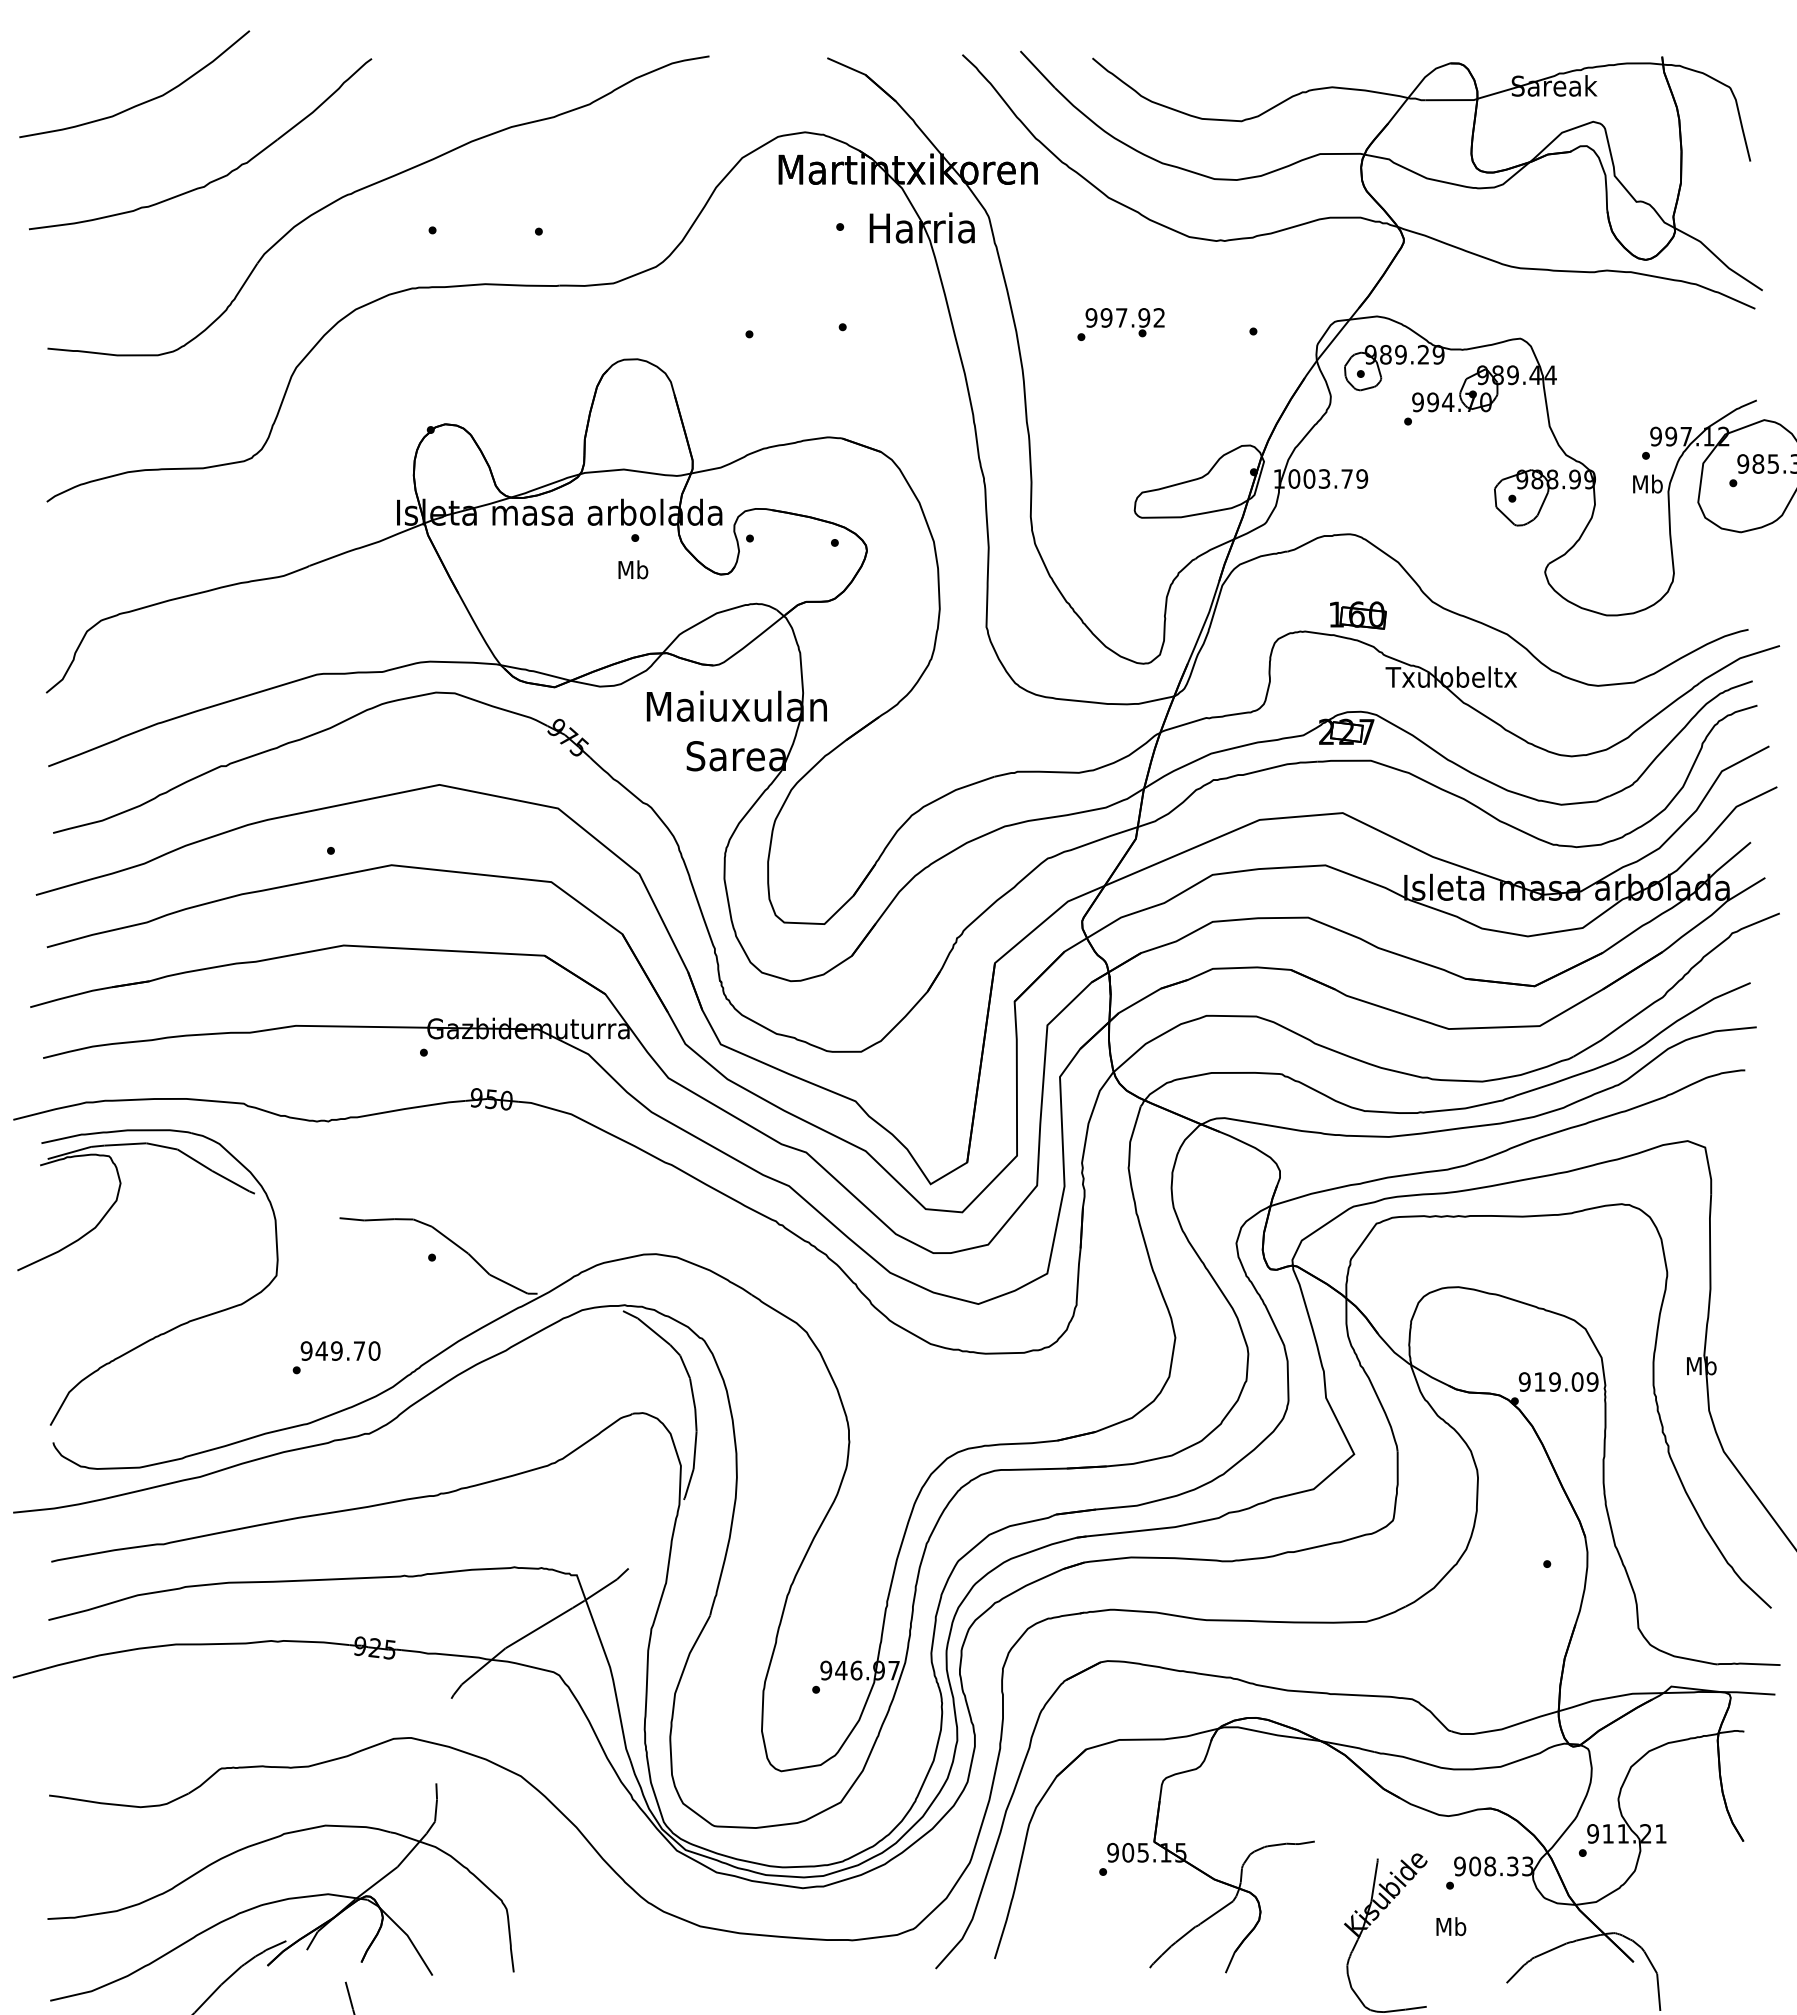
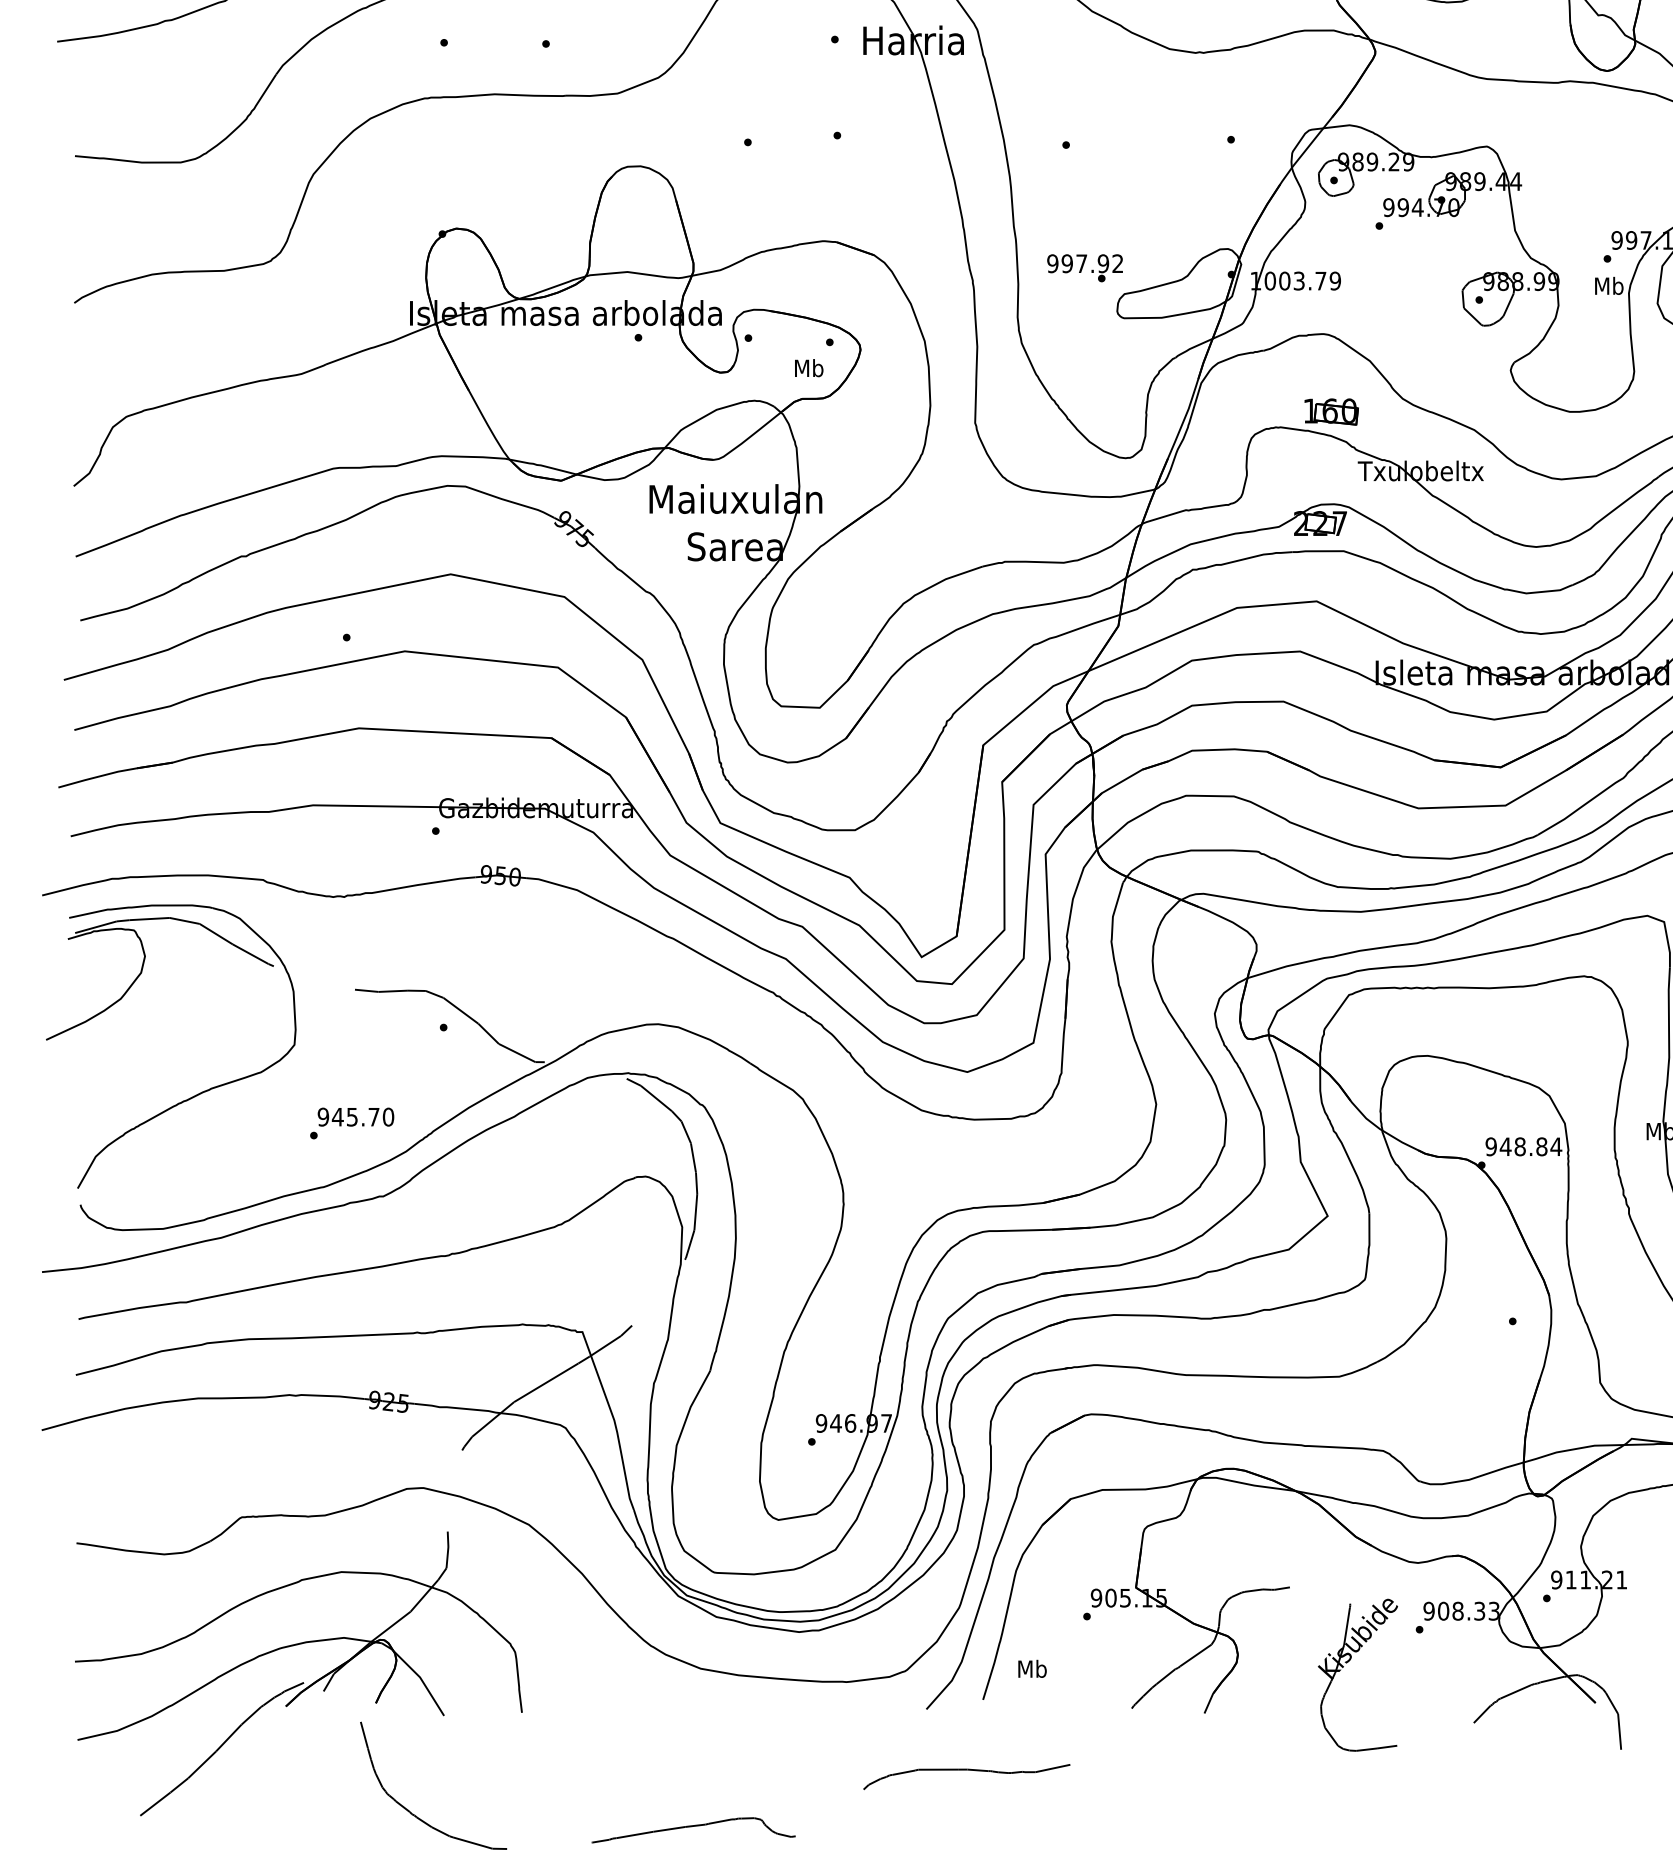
text: (1124, 322) -> (1084, 268), moved
text: (633, 569) -> (809, 367), moved
text: (336, 1350) -> (352, 1116), 949.70 -> 945.70
text: (1565, 1381) -> (1530, 1146), 919.09 -> 948.84
text: (1451, 1926) -> (1032, 1668), moved

